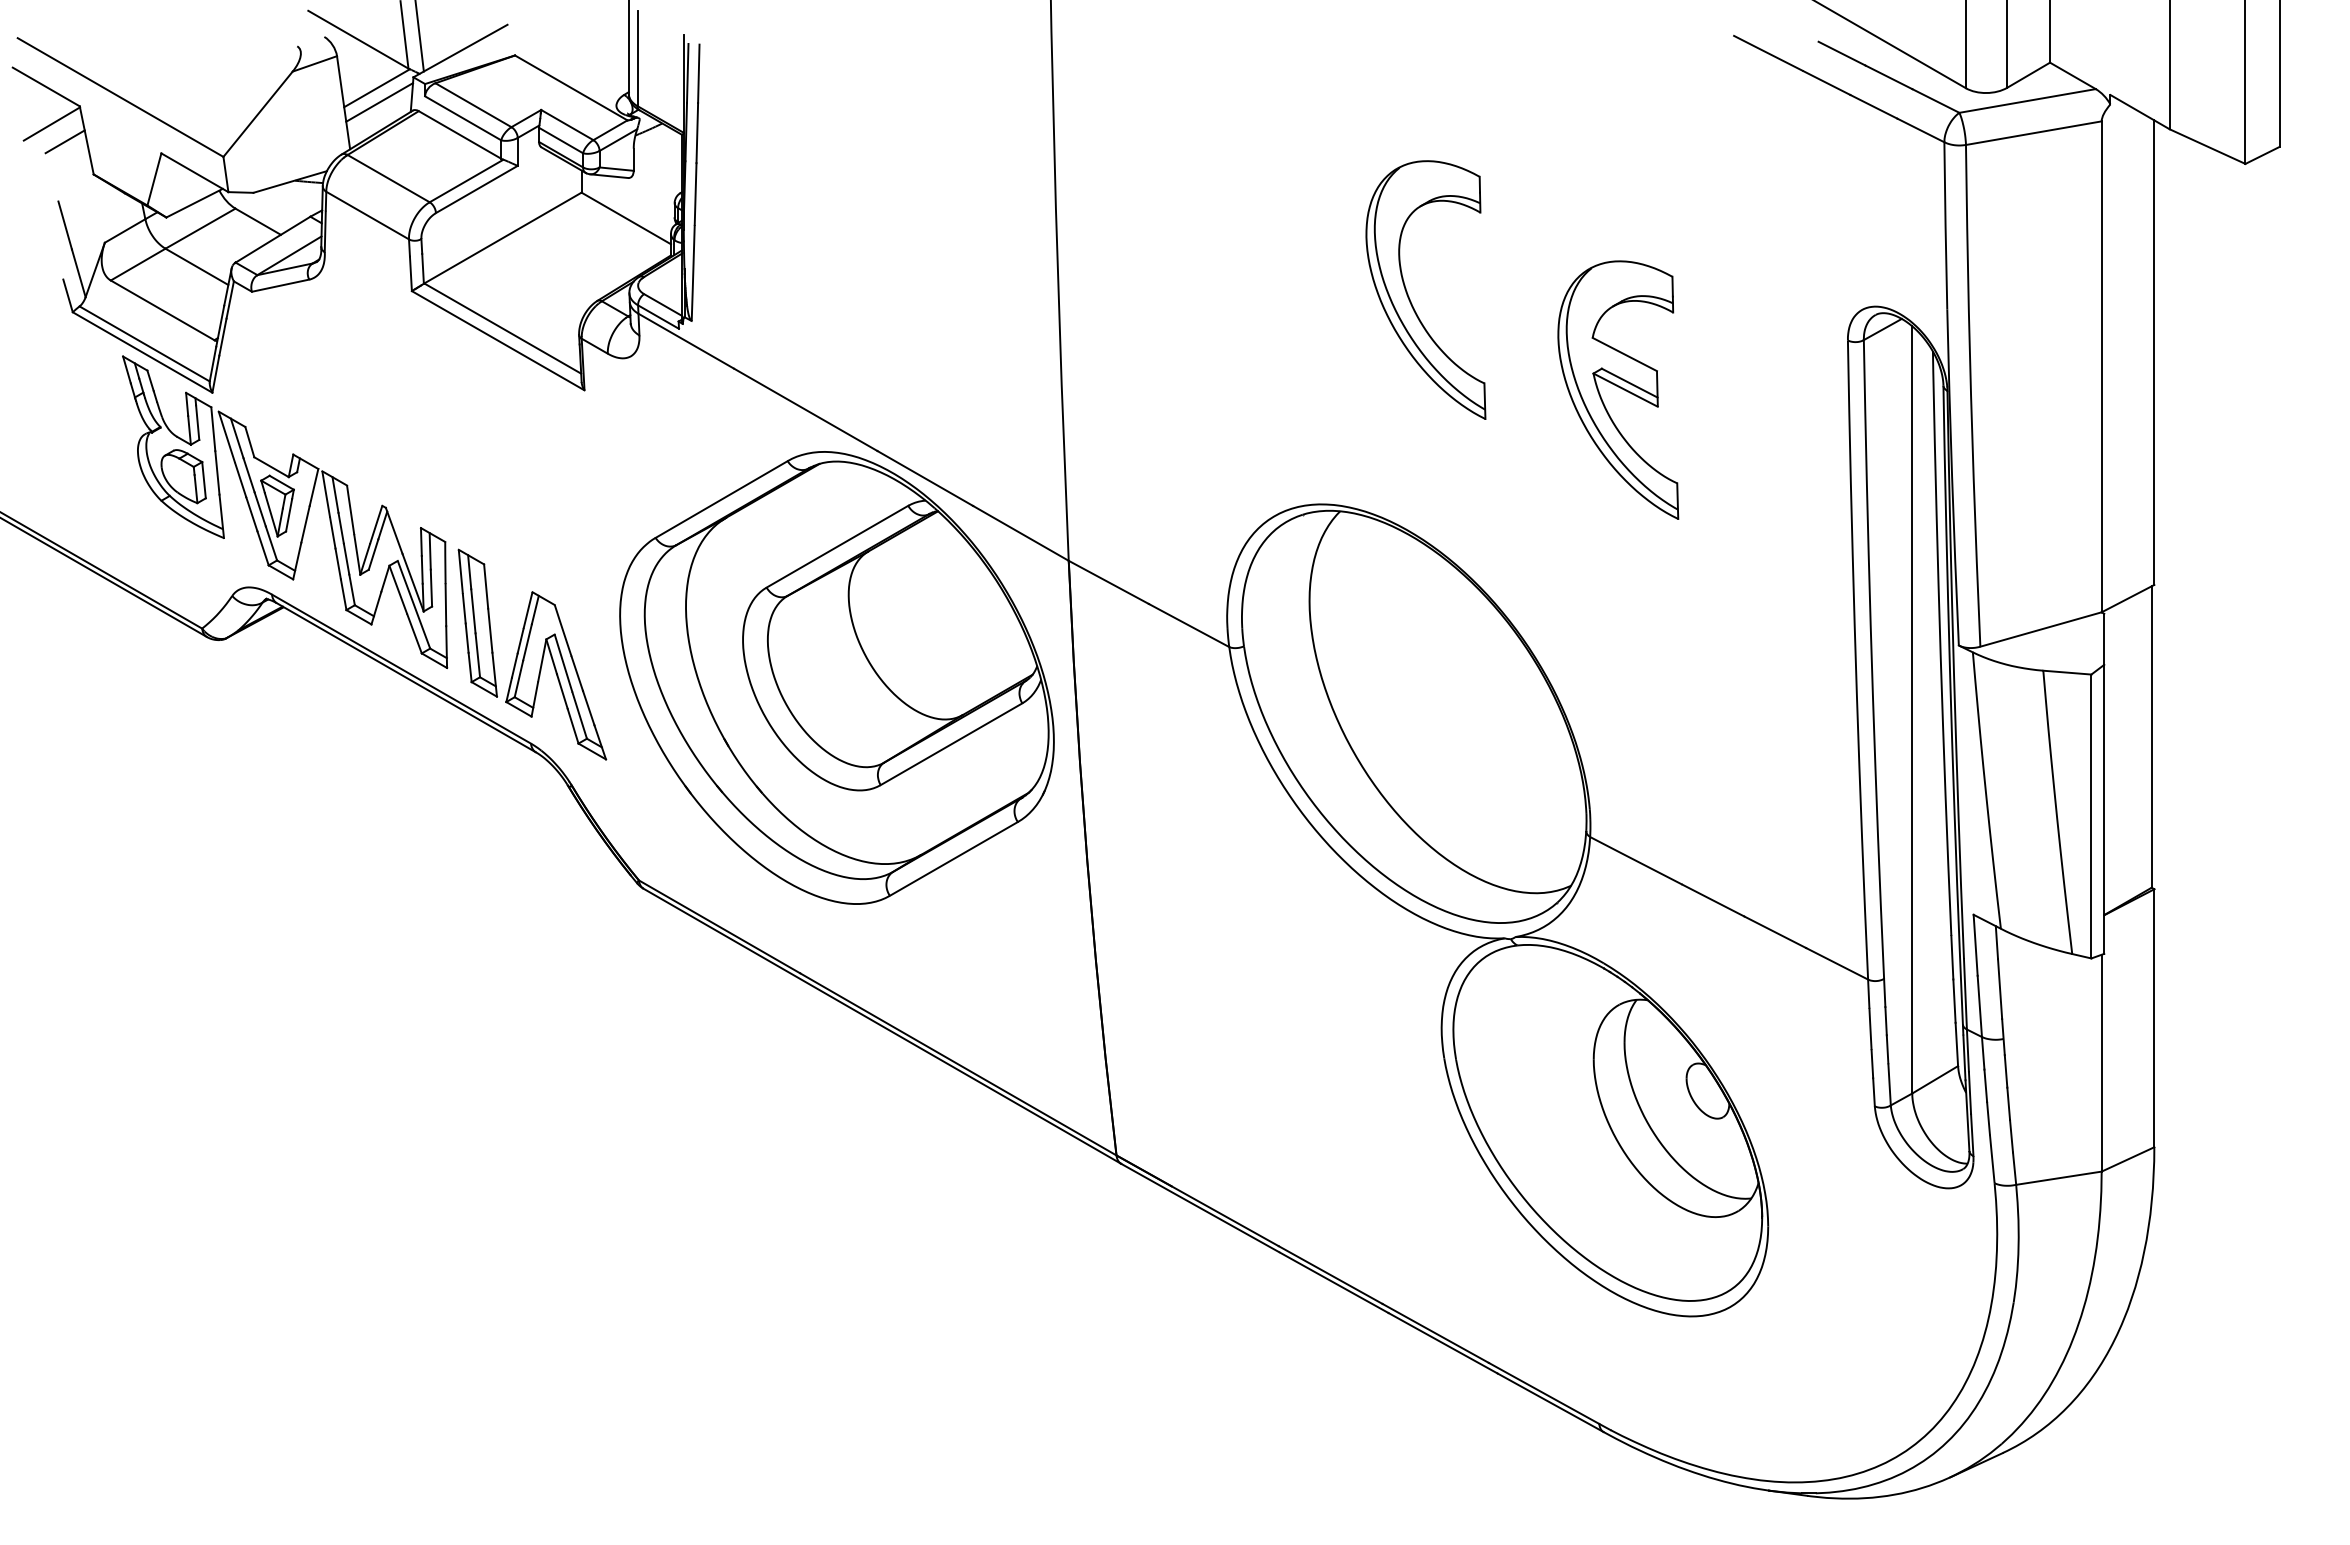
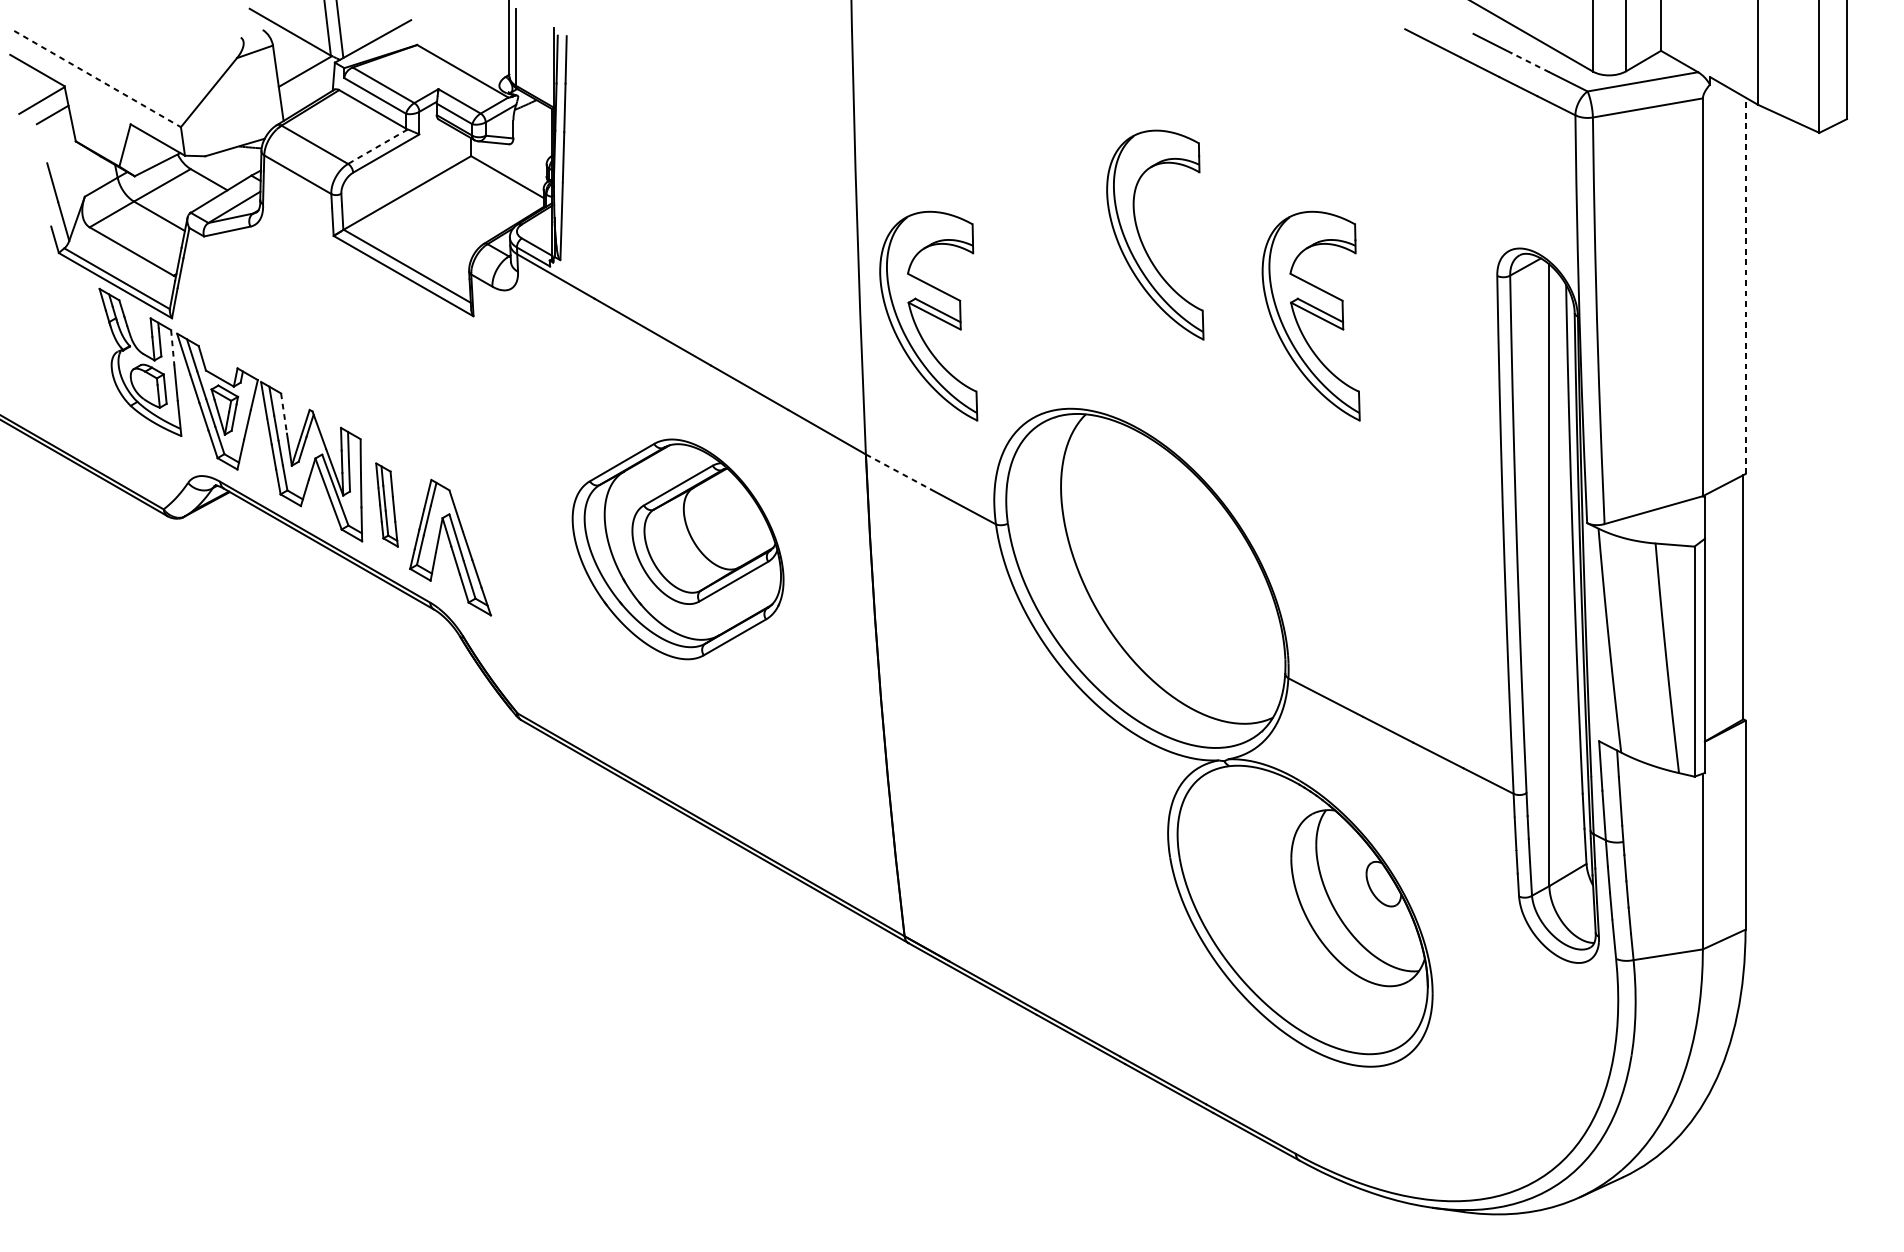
line: (1888, 77) -> (1530, 62), solid -> dashed
line: (120, 97) -> (97, 79), solid -> dashed
line: (379, 102) -> (307, 83), removed
line: (466, 181) -> (377, 147), solid -> dashed
line: (2154, 352) -> (1745, 285), solid -> dashed
part: (1146, 389) -> (928, 315), added
line: (213, 429) -> (172, 348), solid -> dashed
line: (350, 510) -> (283, 413), solid -> dashed
line: (1108, 582) -> (898, 472), solid -> dashed
part: (477, 622) -> (386, 504), size x0.7
part: (836, 677) -> (677, 549), size x0.6

